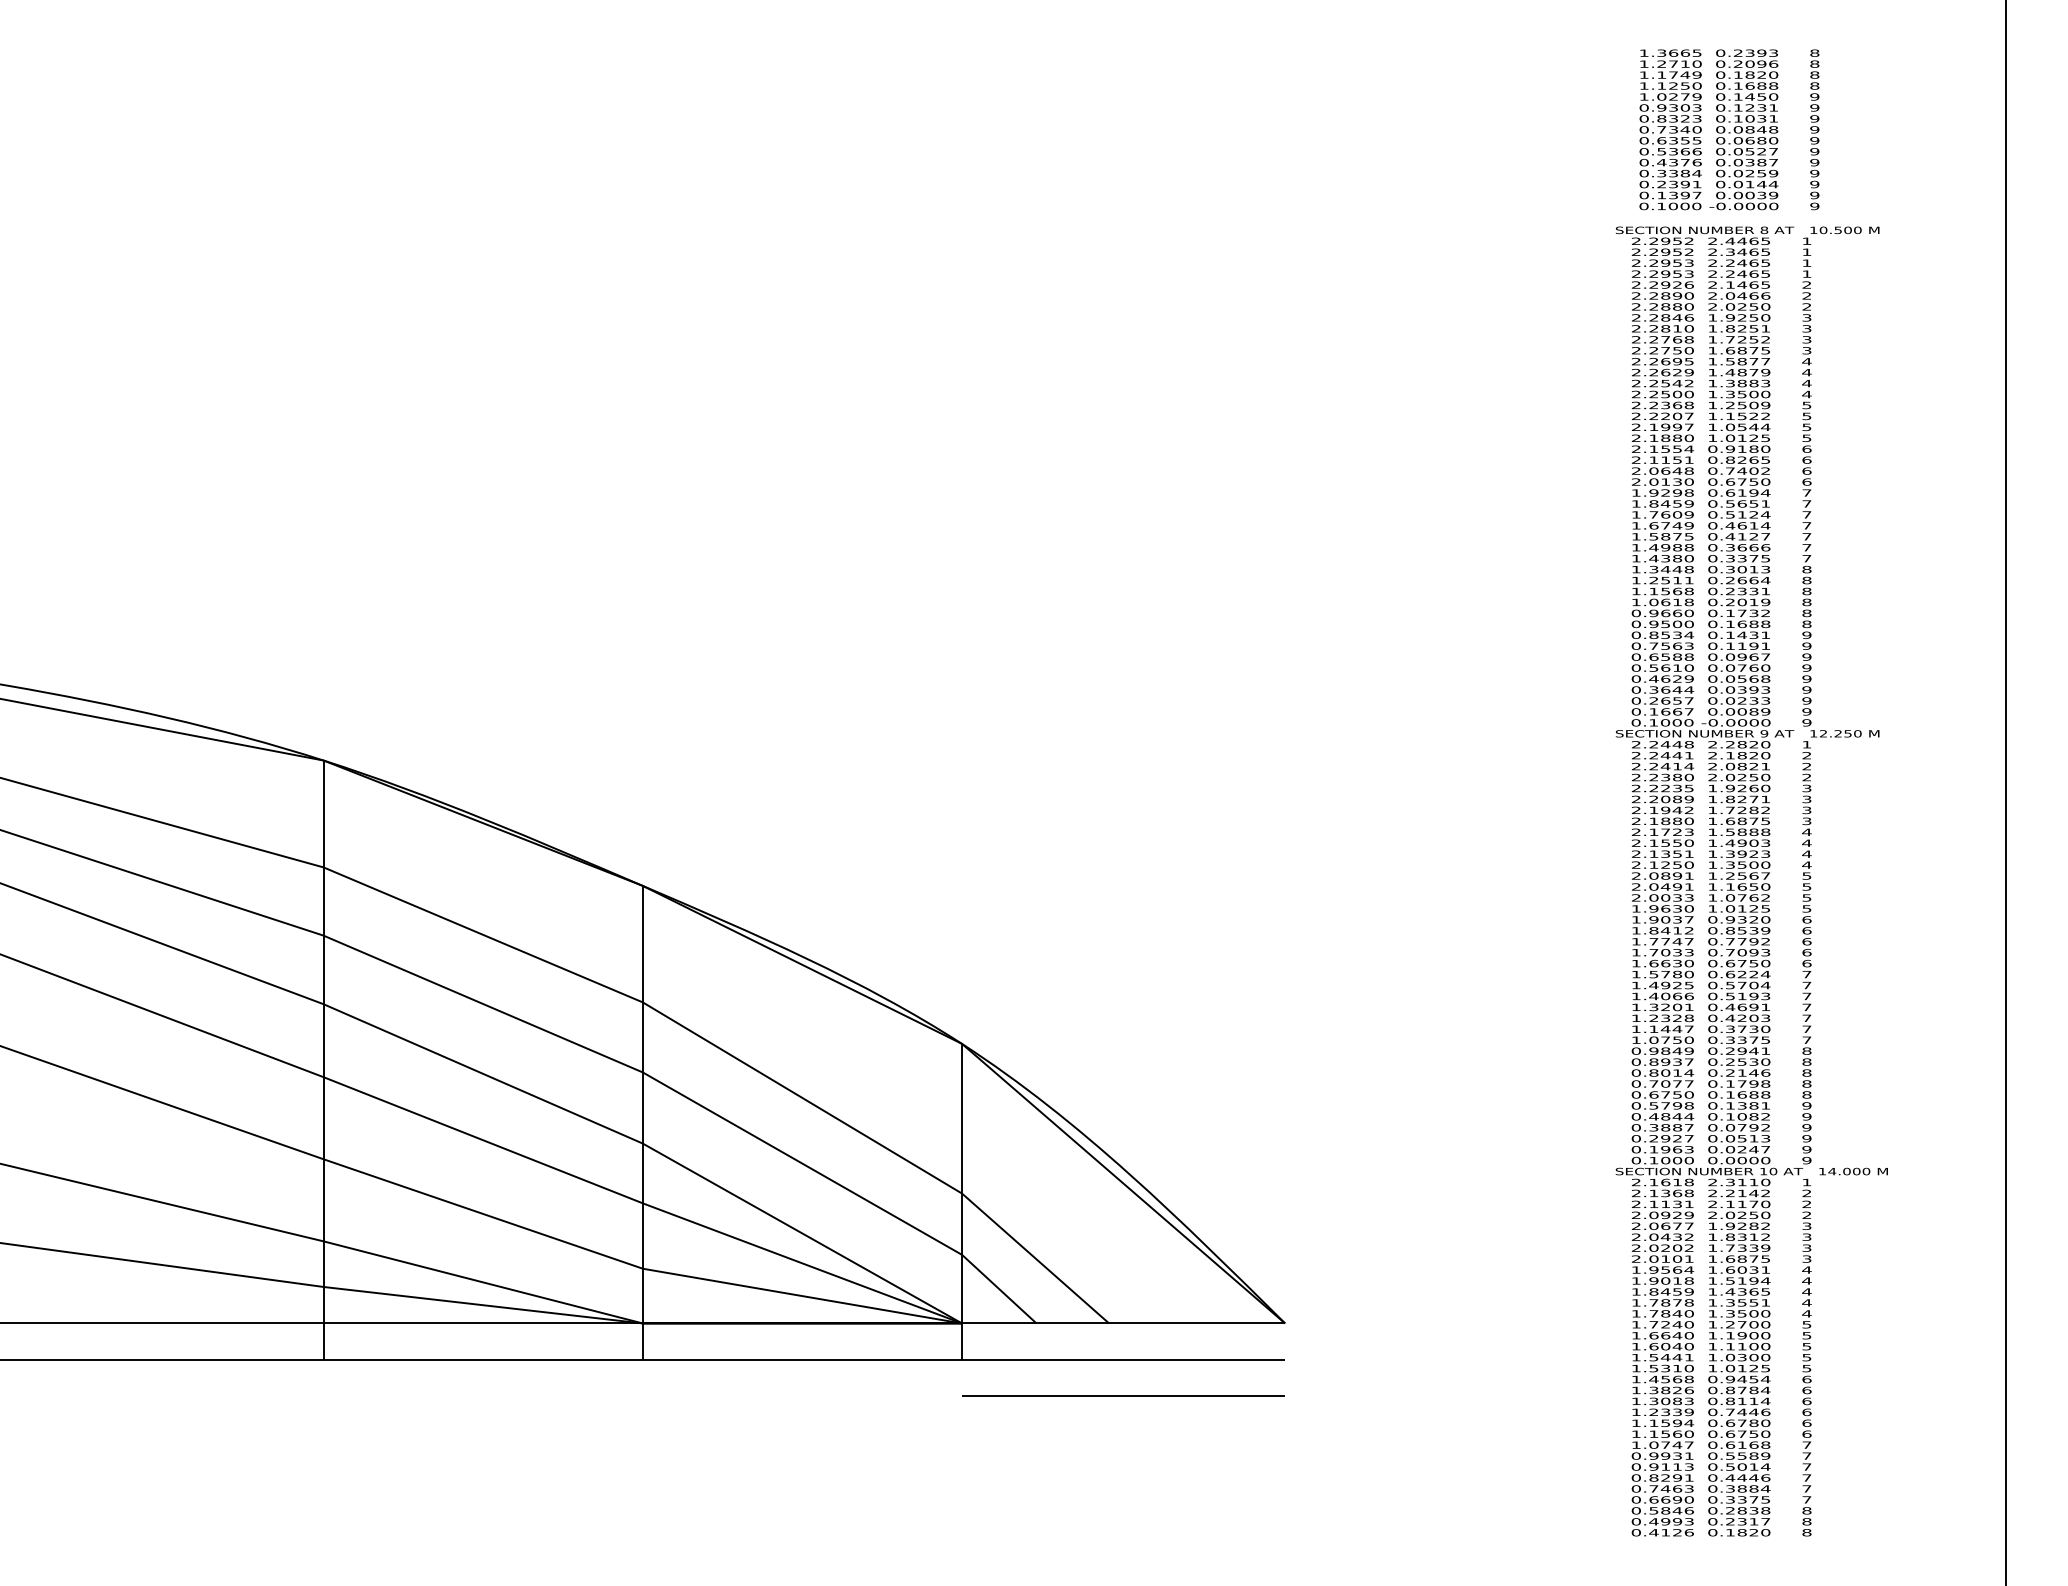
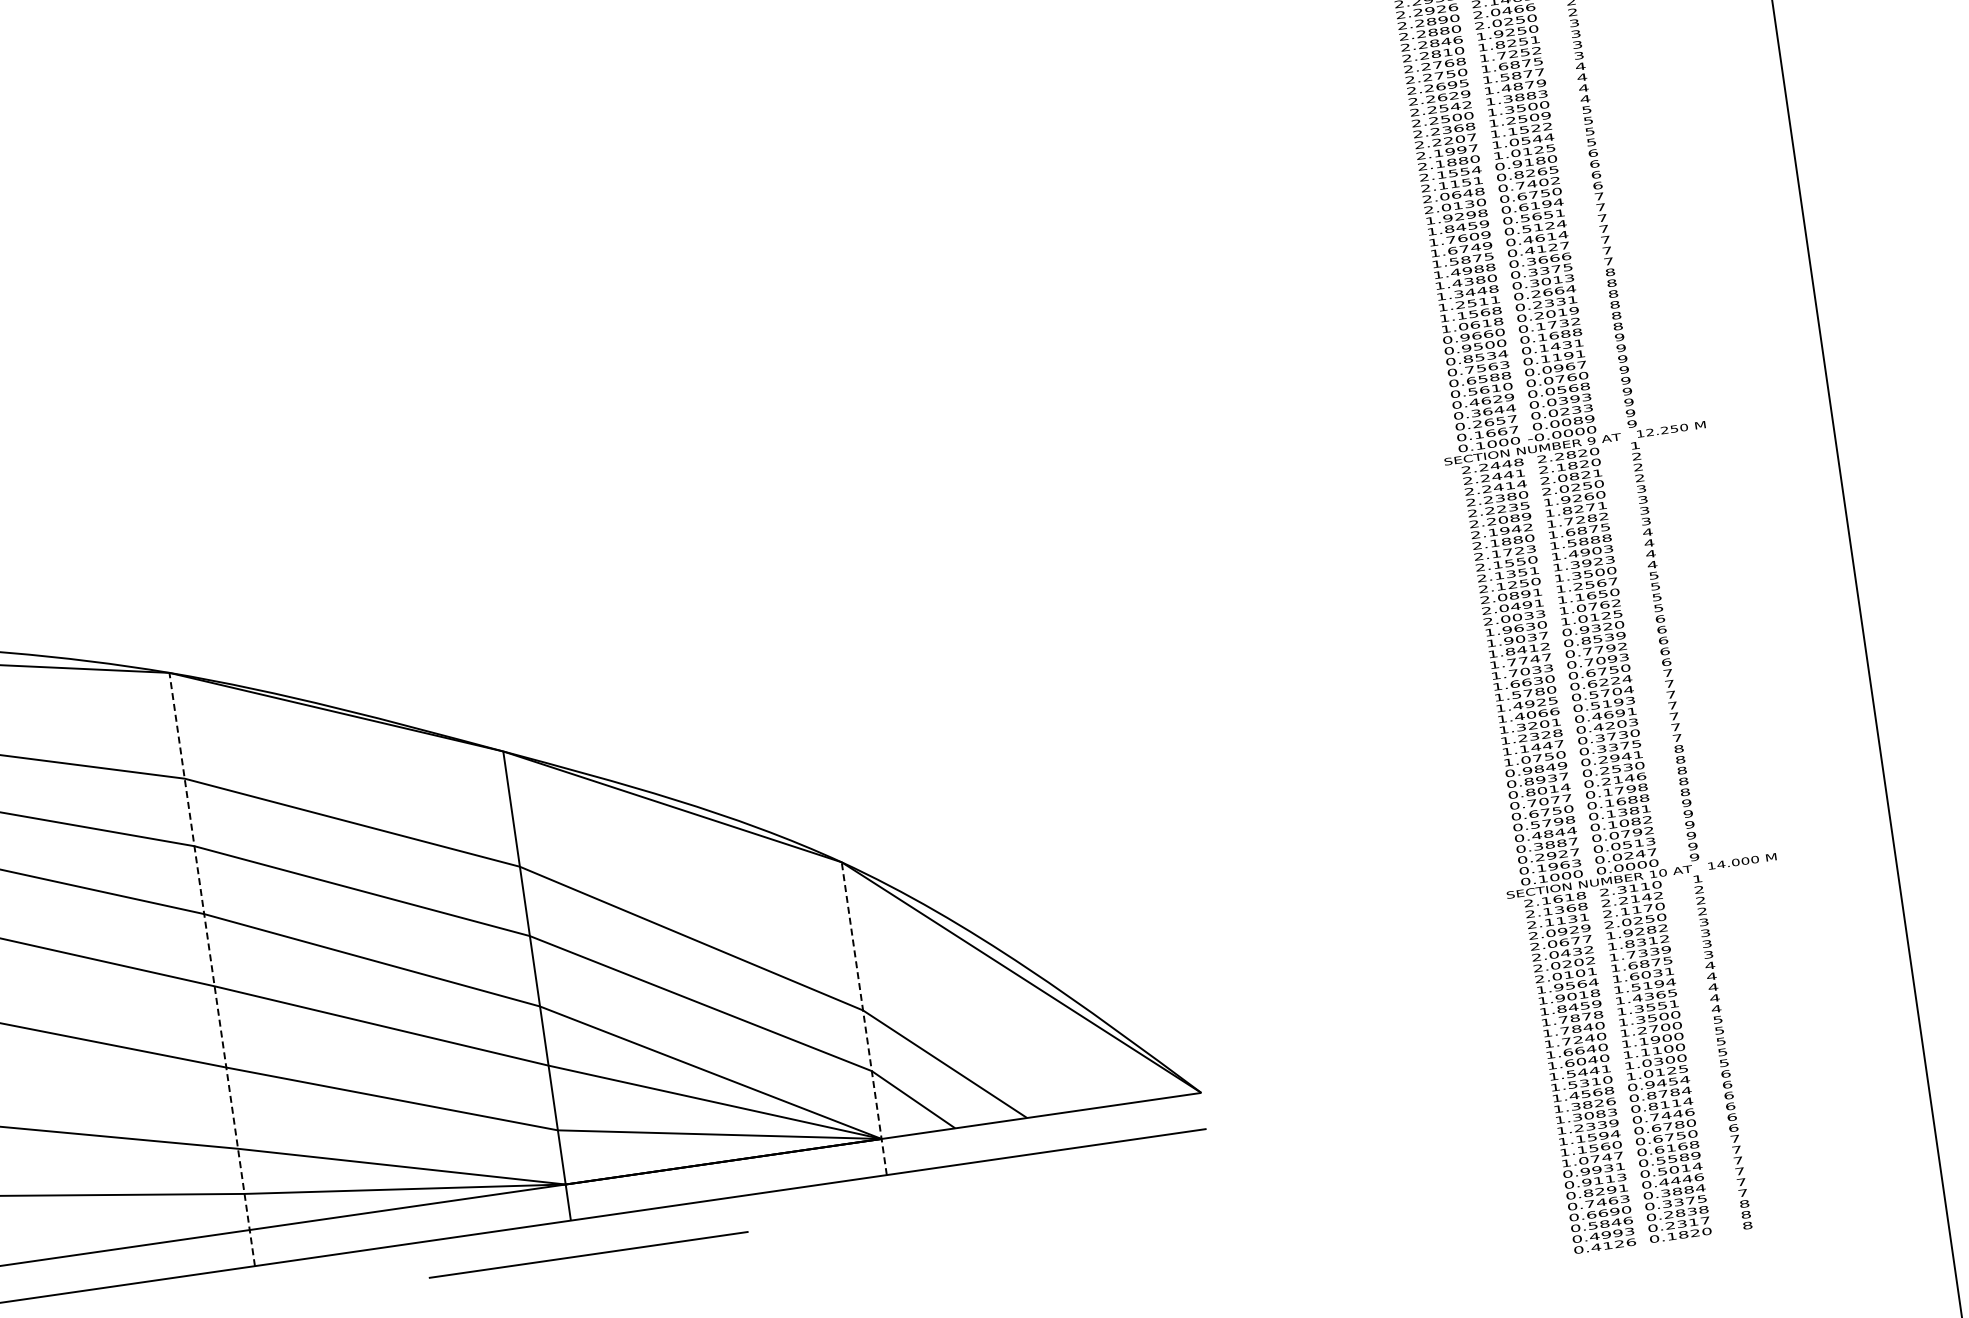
line: (323, 1060) -> (212, 969), solid -> dashed
line: (962, 1201) -> (864, 1018), solid -> dashed
line: (1123, 1395) -> (588, 1254), moved

